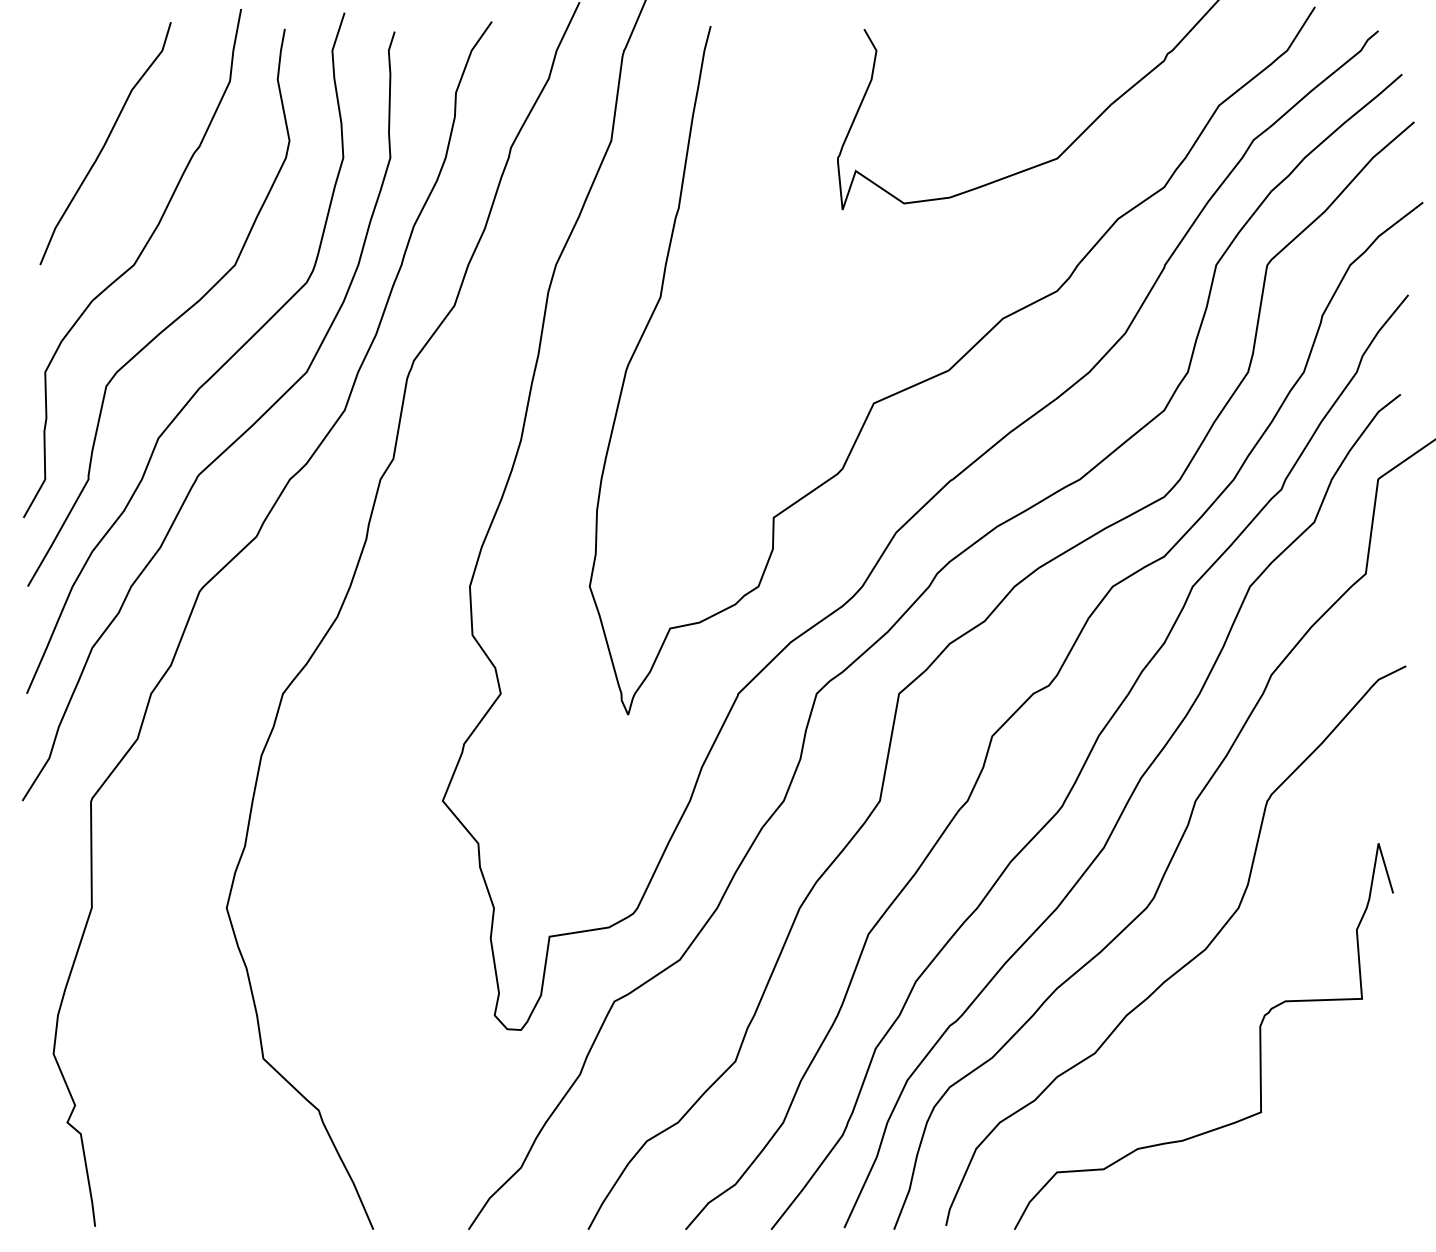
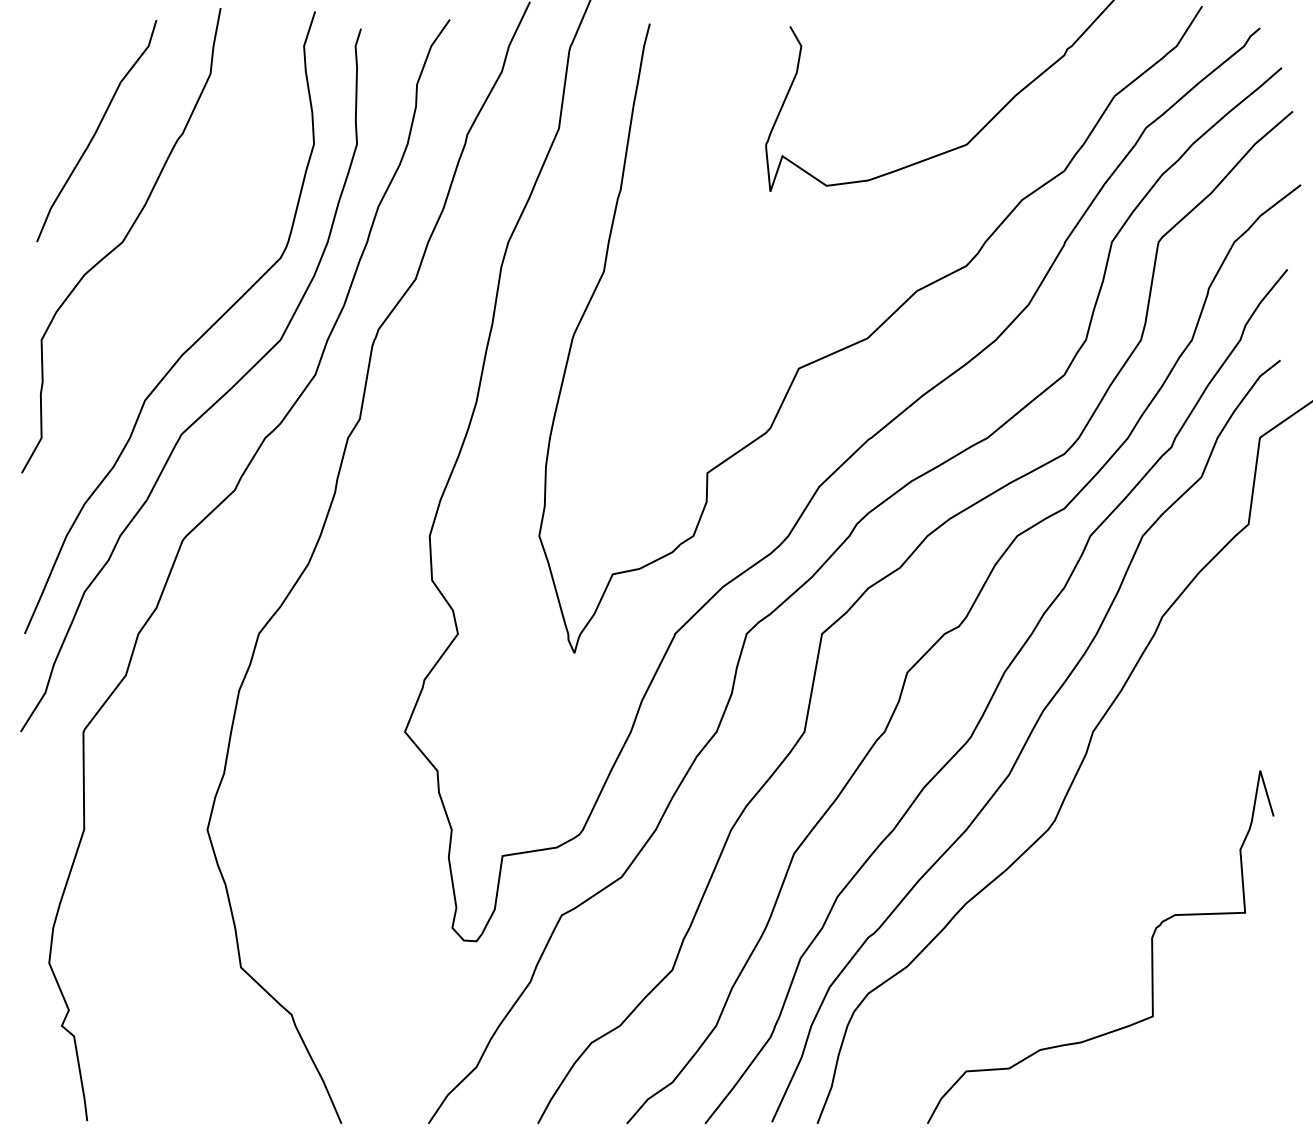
curve: (172, 321) -> (157, 293), removed
curve: (1189, 960) -> (1087, 877), removed

